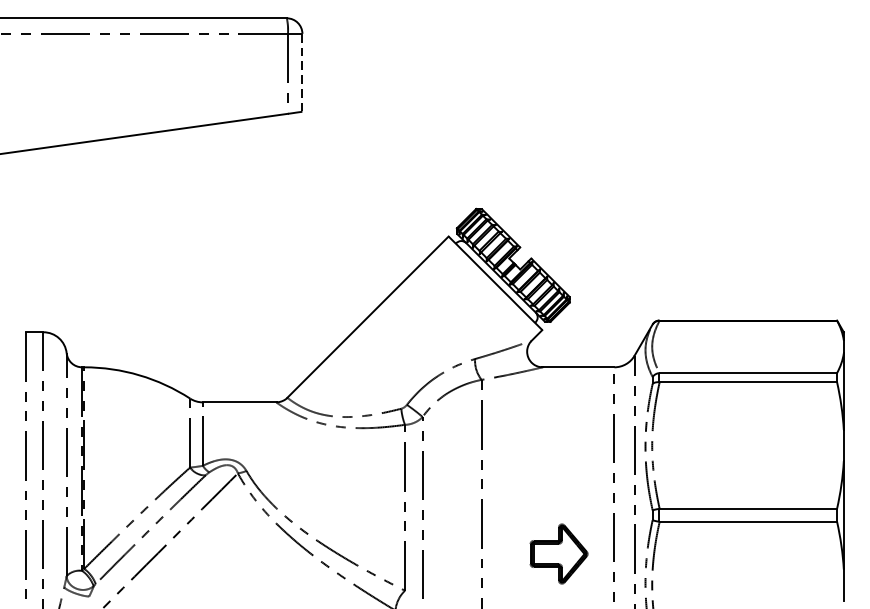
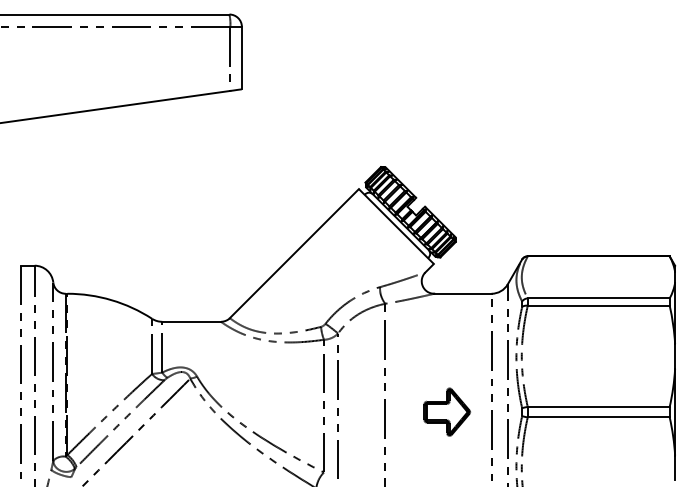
line: (301, 73) -> (241, 58), dashed -> solid
part: (558, 553) -> (446, 411), moved

